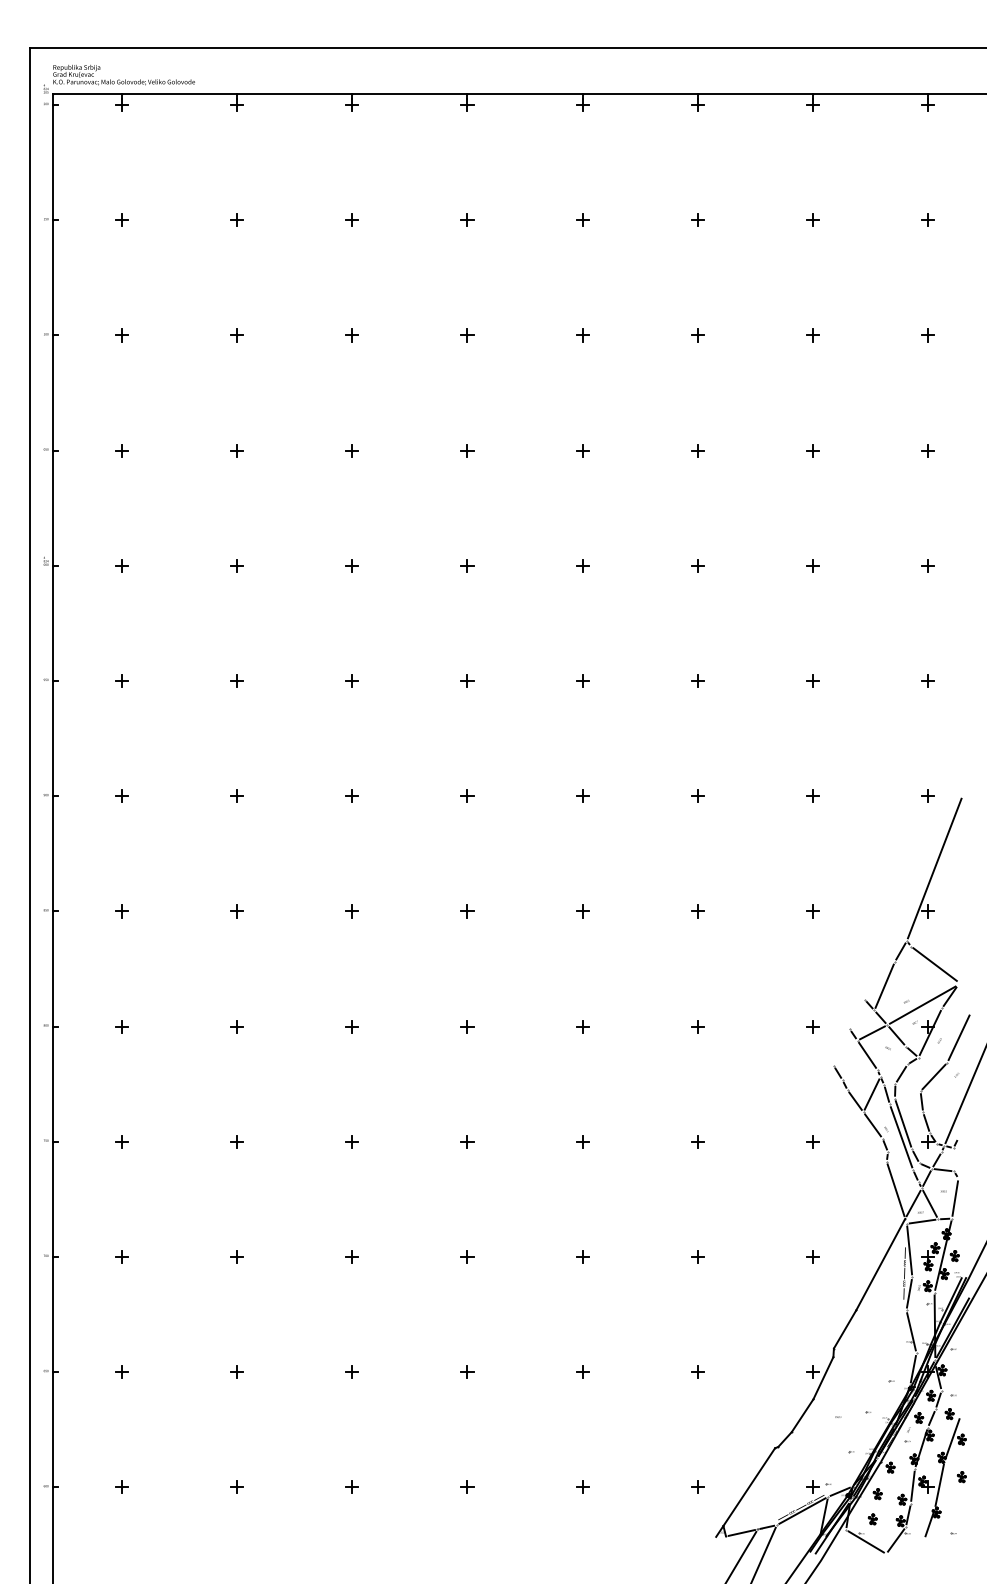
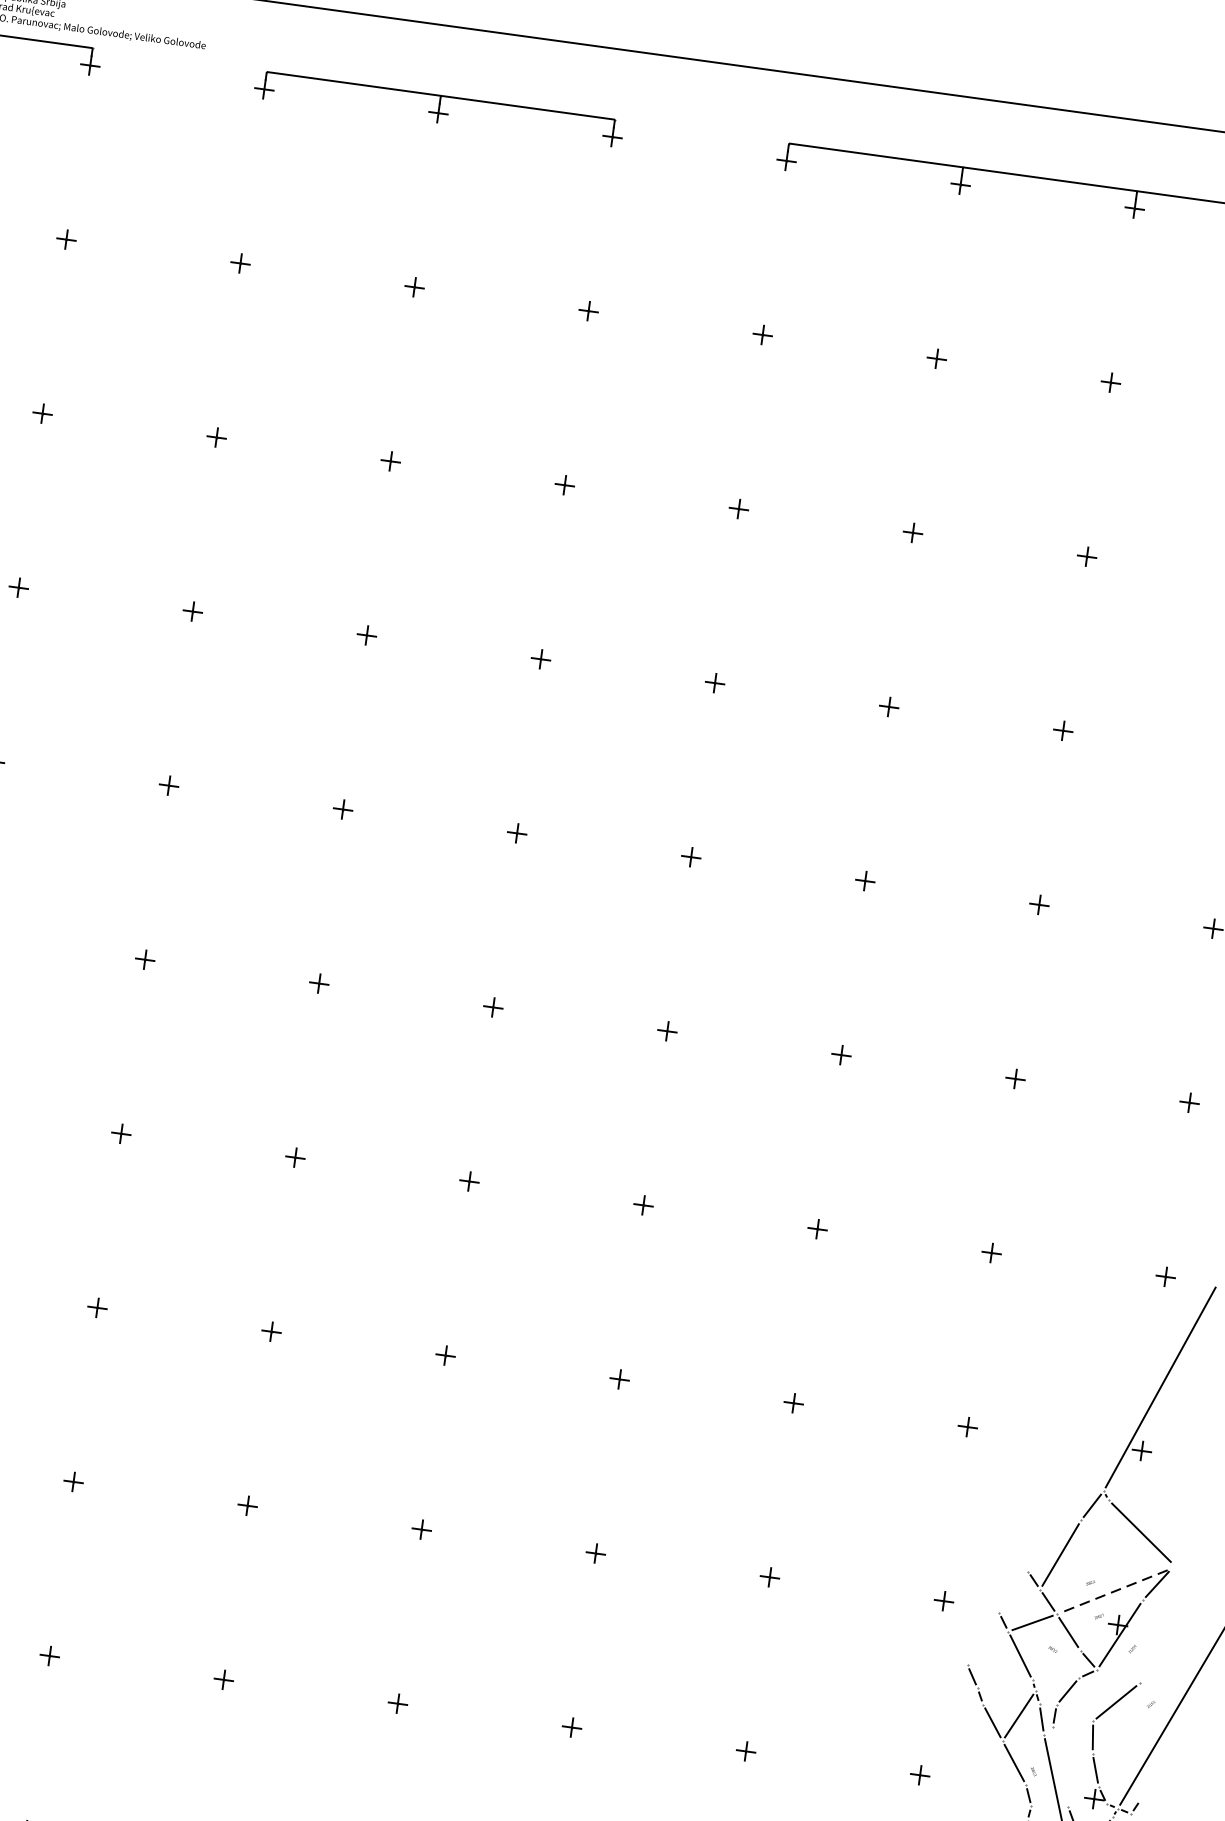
line: (179, 93) -> (179, 59), removed
line: (525, 93) -> (702, 131), removed
line: (922, 1005) -> (1113, 1591), solid -> dashed
line: (958, 1037) -> (1161, 1647), removed
line: (903, 1123) -> (1060, 1766), removed

